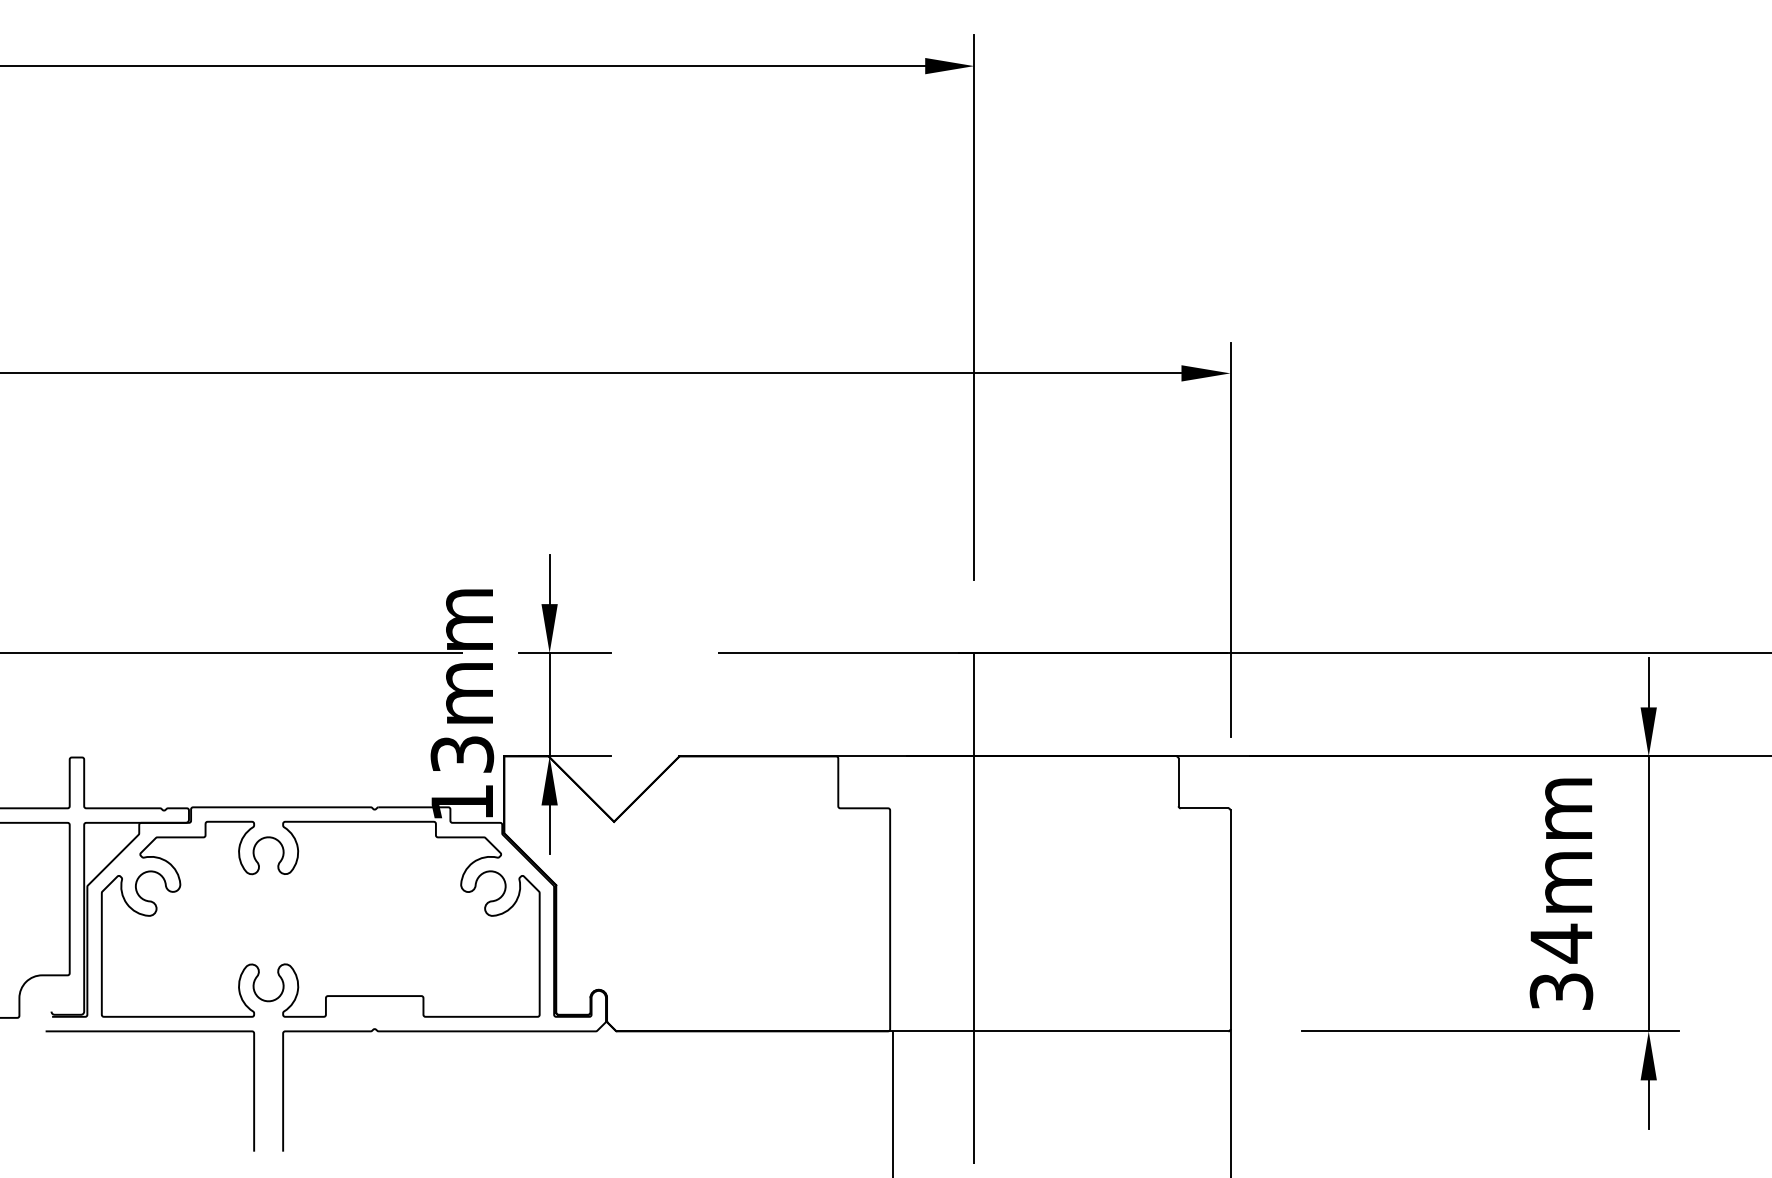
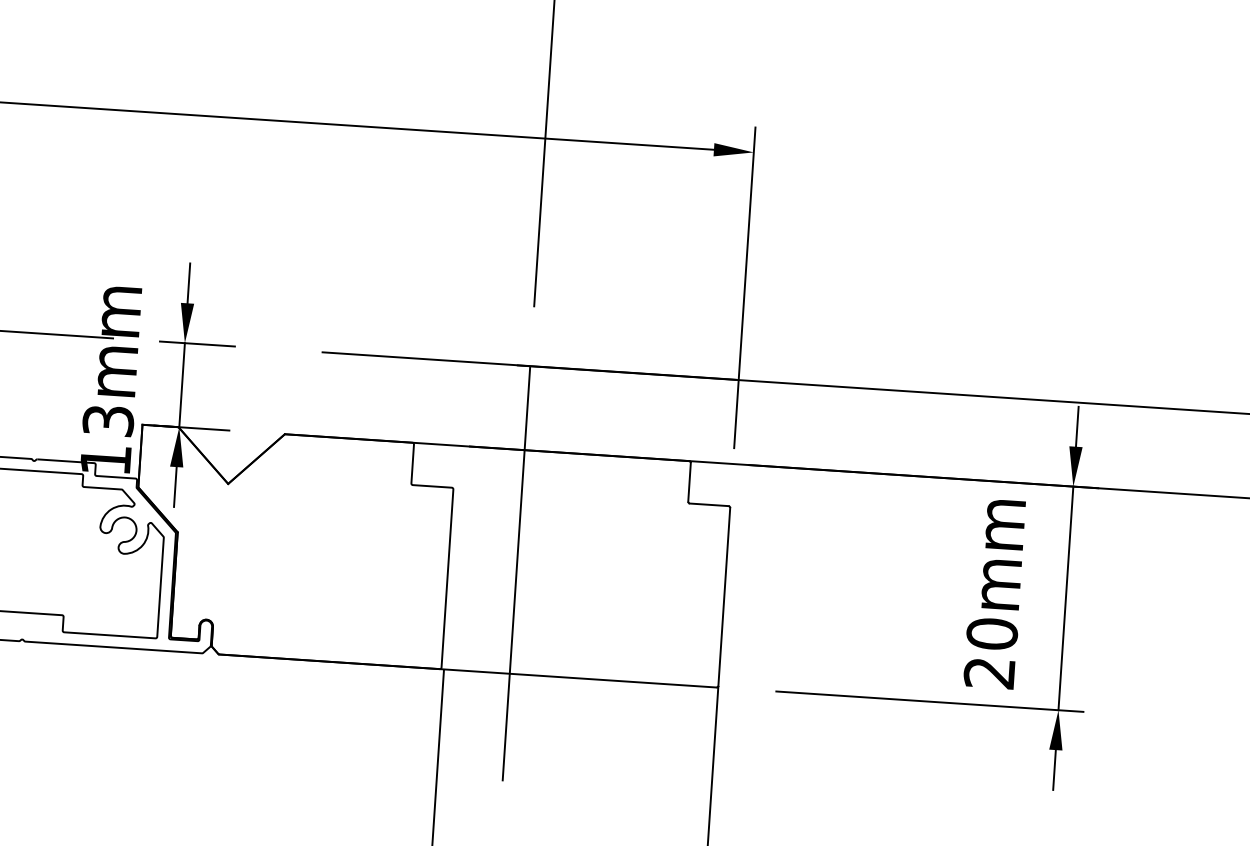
text: (1561, 966) -> (991, 652), 34mm -> 20mm

